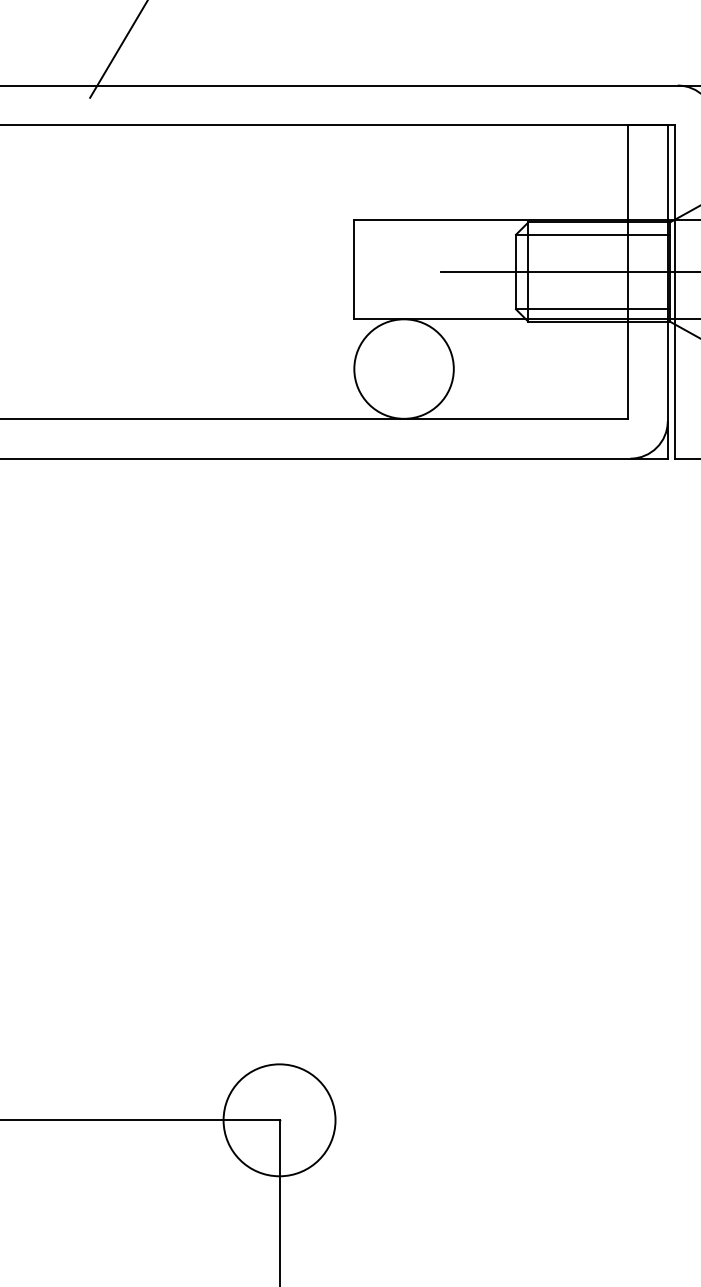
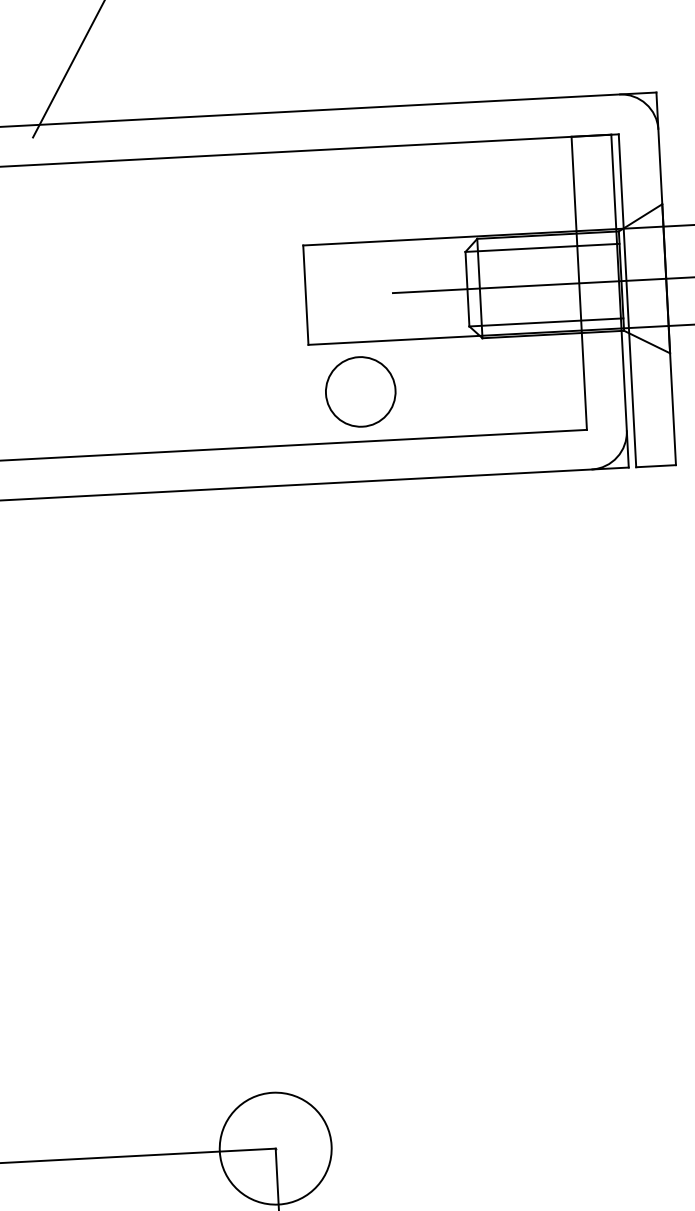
circle: (403, 368) -> (360, 391), size x0.7

